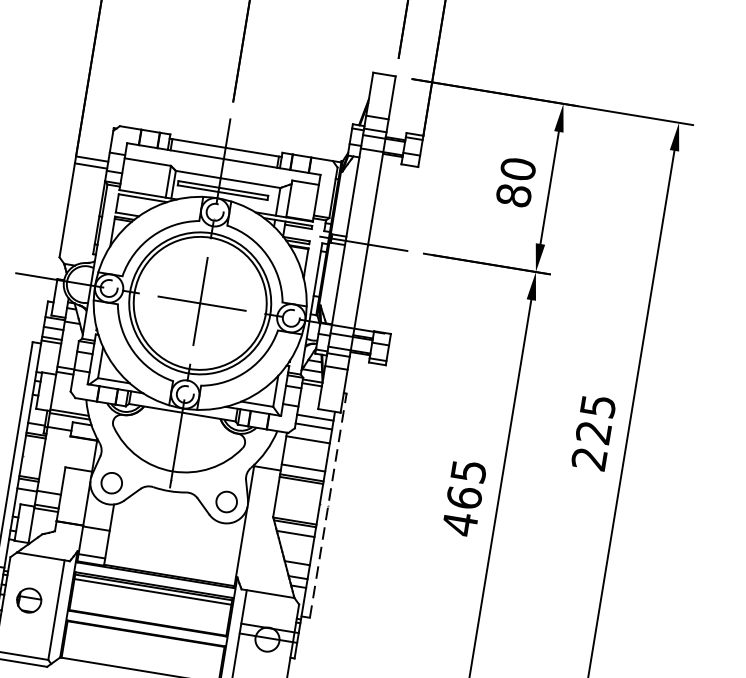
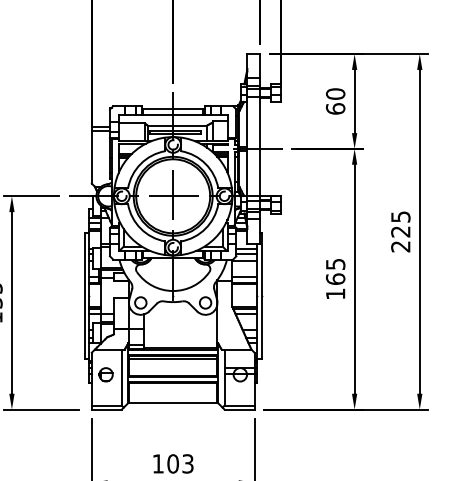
text: (513, 194) -> (335, 108), 80 -> 60
line: (328, 505) -> (261, 295), dashed -> solid
text: (459, 524) -> (335, 294), 465 -> 165

